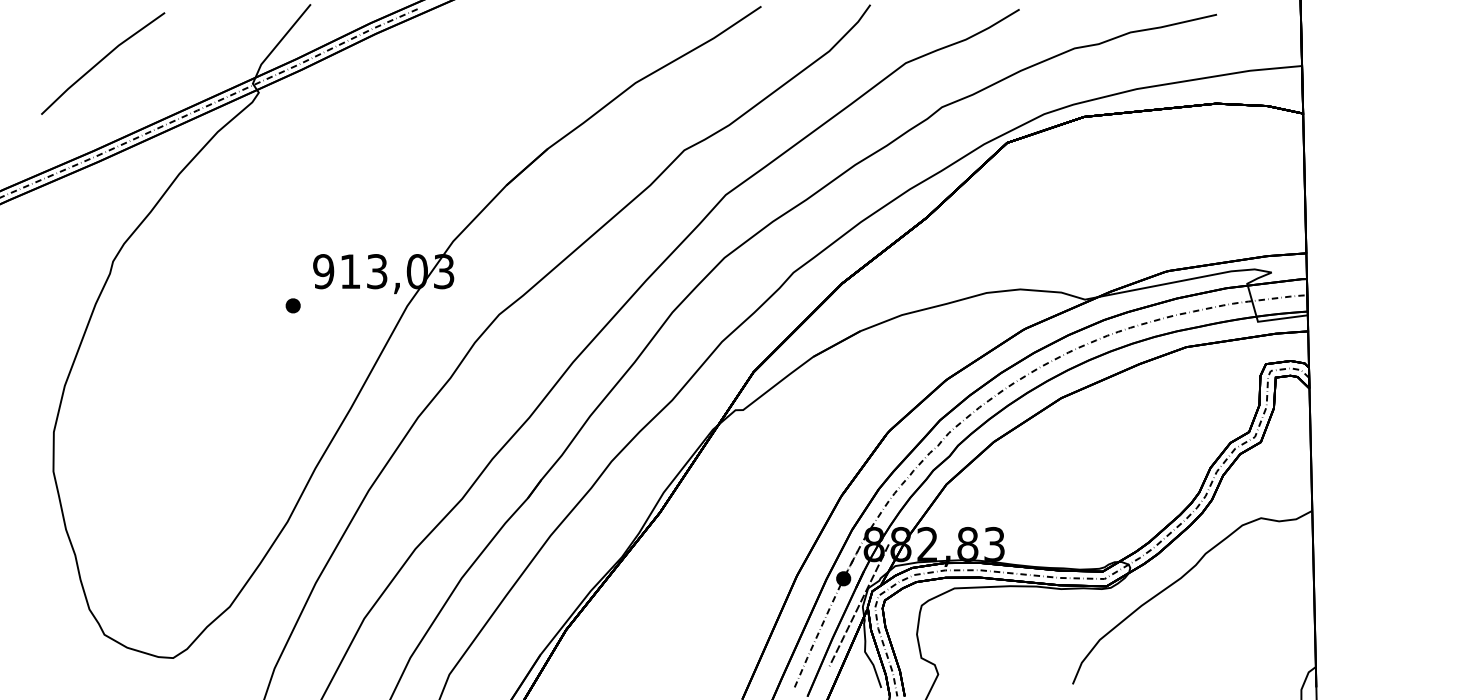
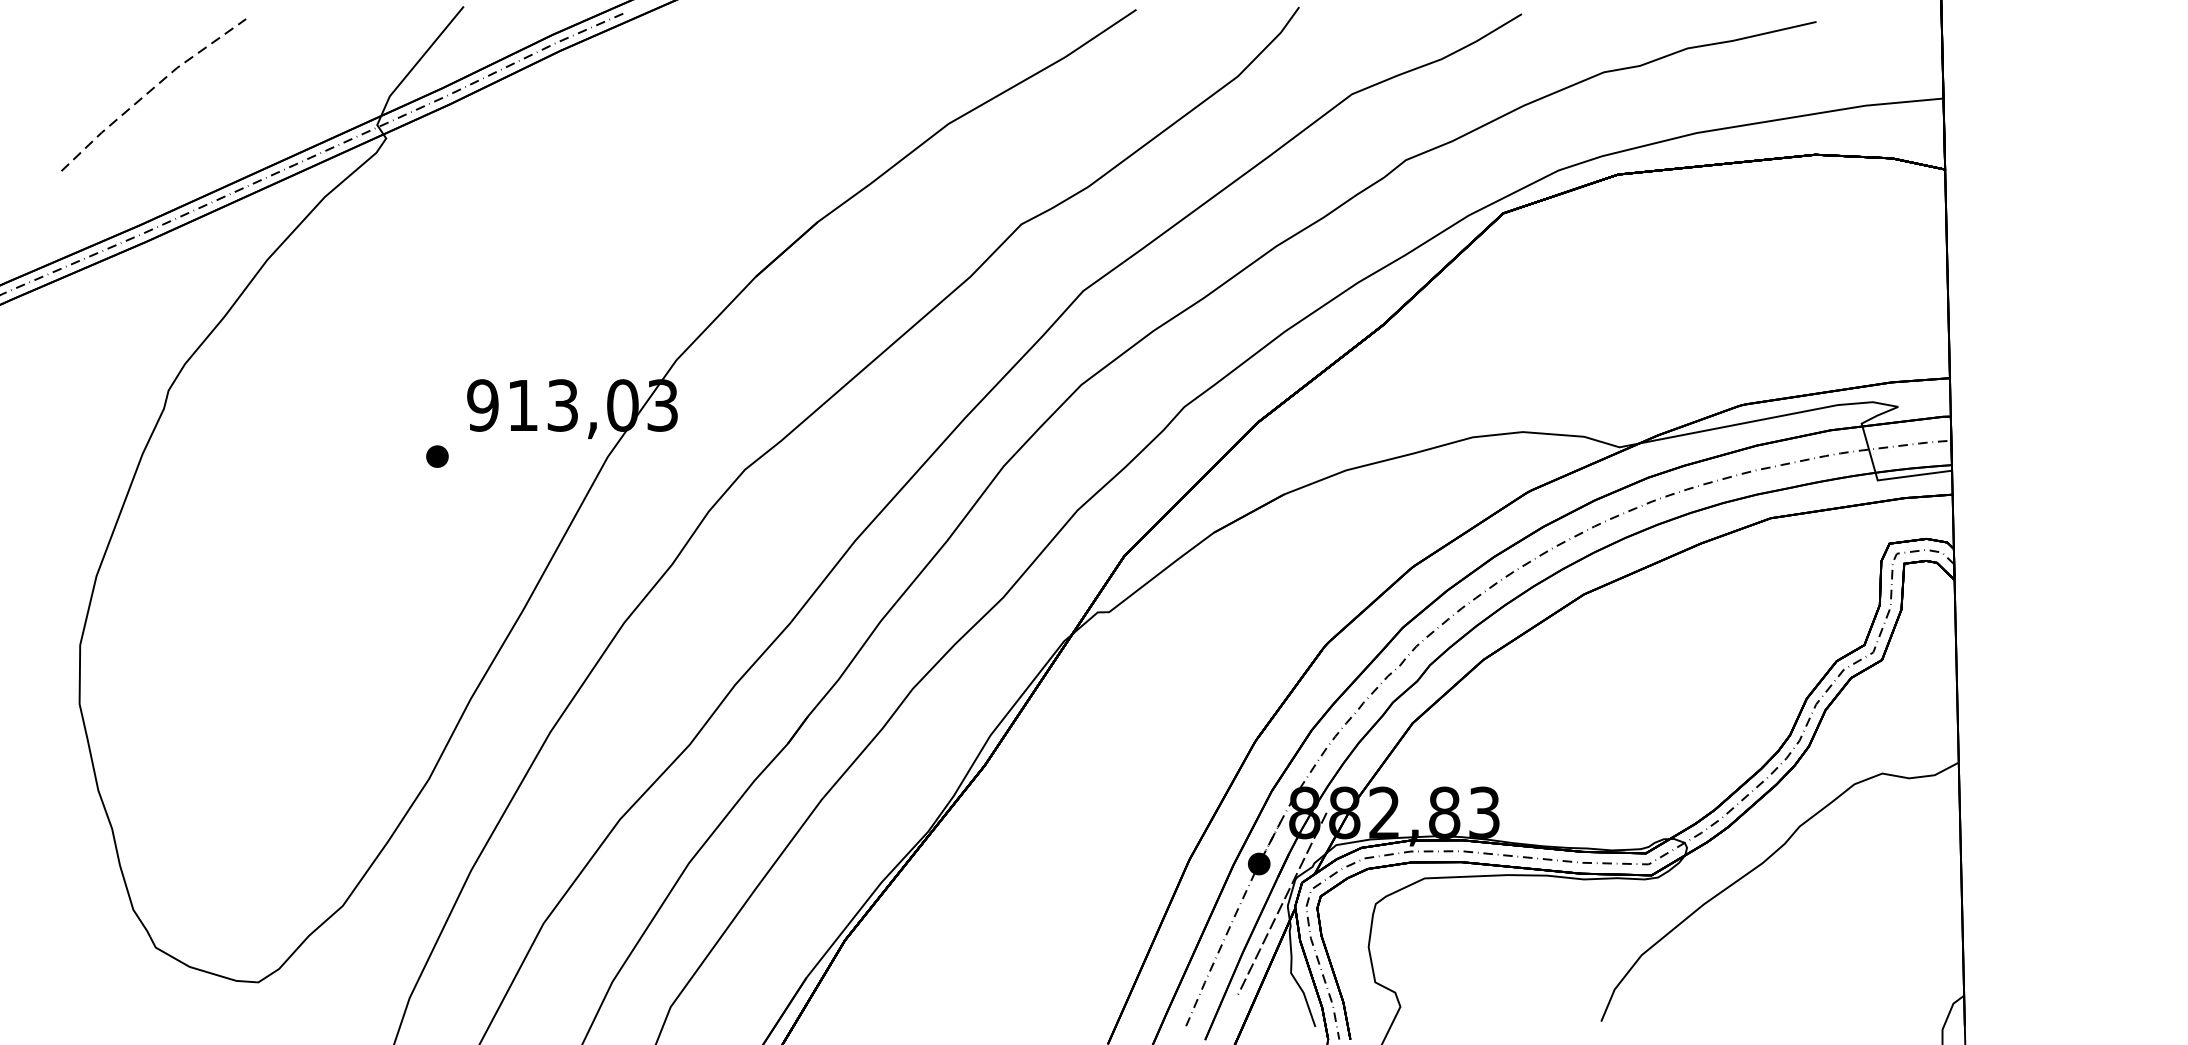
line: (100, 61) -> (149, 91), solid -> dashed

